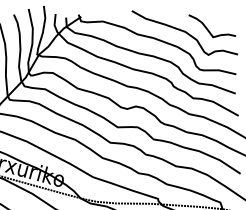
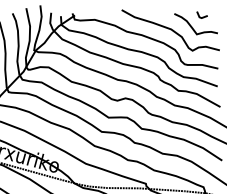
line: (218, 18) -> (201, 17), added

